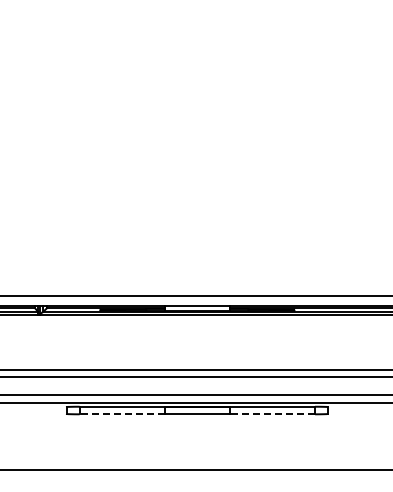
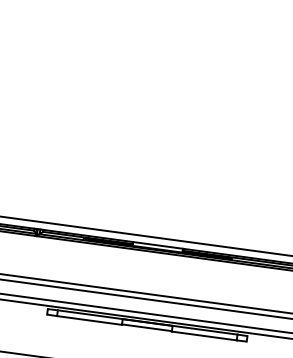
line: (122, 414) -> (89, 320), dashed -> solid
line: (272, 414) -> (204, 336), dashed -> solid

